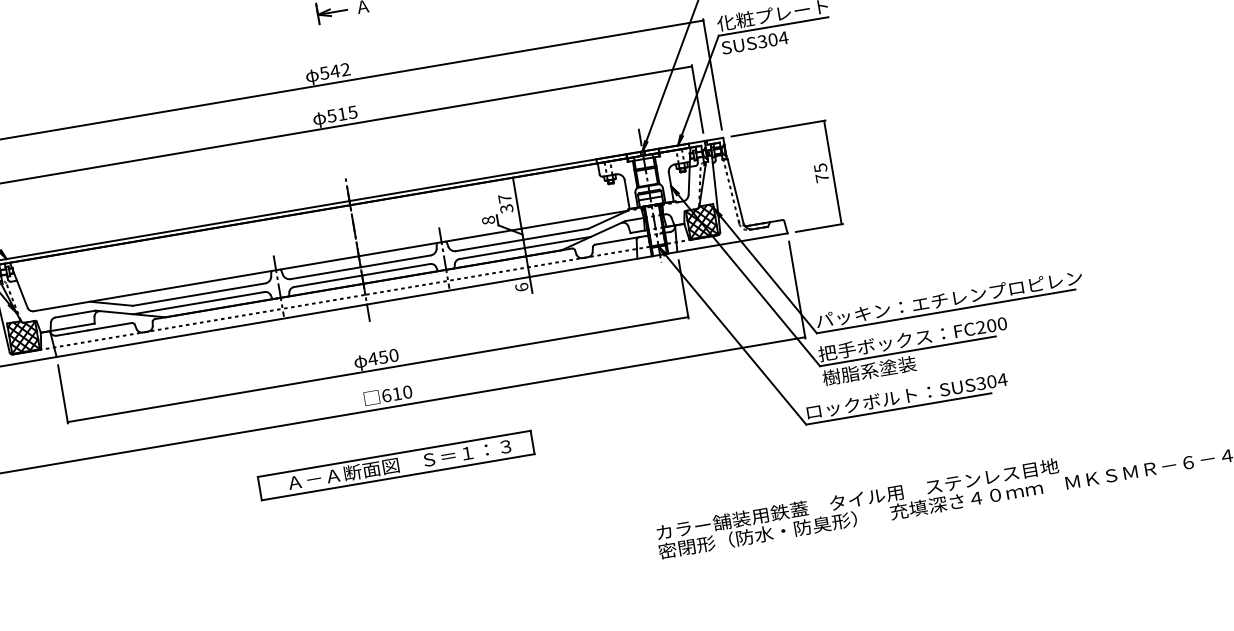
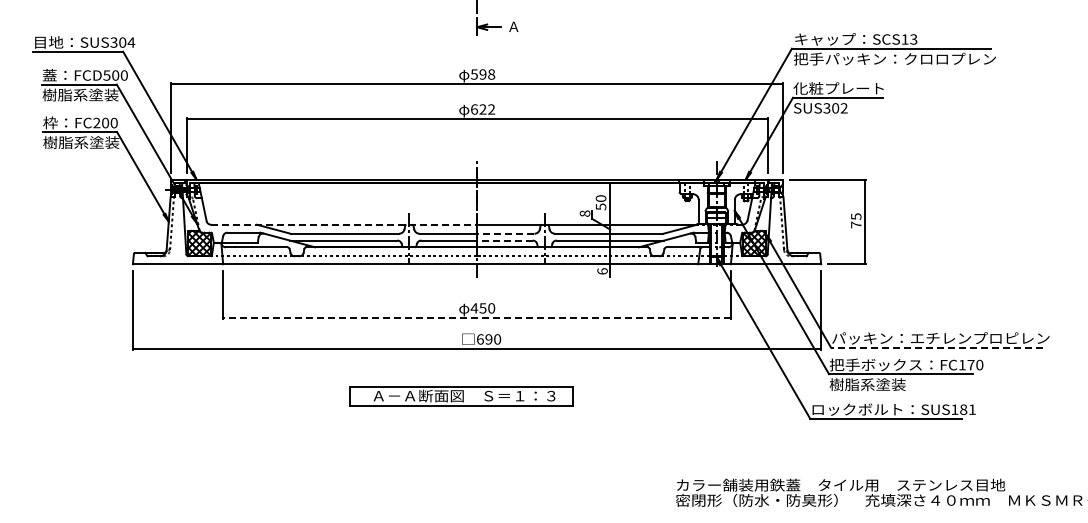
text: (782, 38) -> (843, 108), SUS304 -> SUS302
text: (340, 70) -> (487, 74), 542 -> 598
text: (341, 114) -> (482, 109), 515 -> 622
text: (505, 203) -> (600, 202), 37 -> 50
line: (395, 261) -> (505, 233), solid -> dashed
line: (395, 269) -> (504, 240), solid -> dashed
line: (196, 283) -> (344, 224), solid -> dashed
line: (945, 311) -> (936, 347), solid -> dashed
text: (985, 325) -> (966, 364), FC200 -> FC170
line: (378, 369) -> (477, 317), solid -> dashed
text: (991, 381) -> (963, 409), SUS304 -> SUS181
text: (396, 394) -> (488, 339), 610 -> 690
part: (396, 465) -> (461, 396), moved

